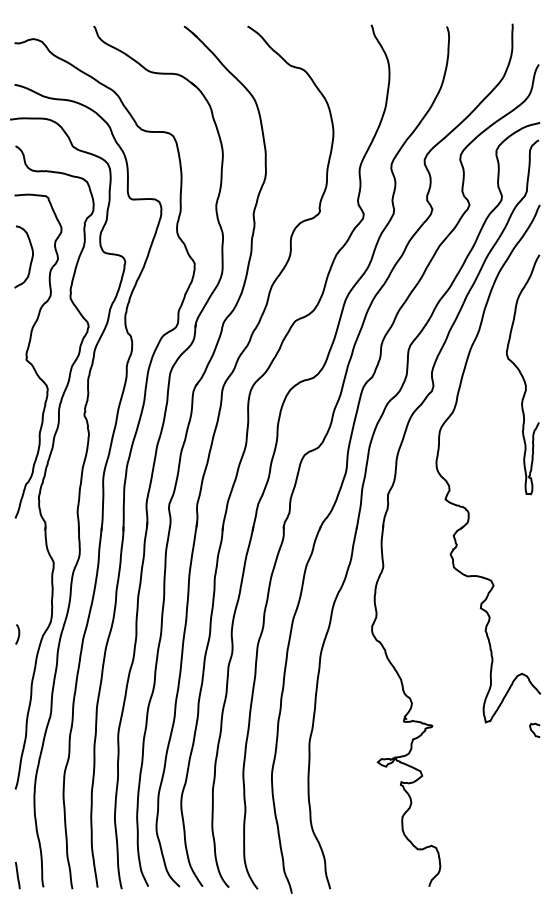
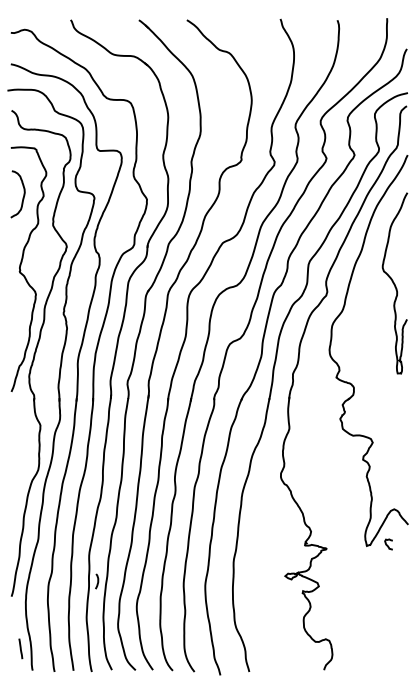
curve: (18, 634) -> (97, 581), moved
curve: (532, 730) -> (387, 544), moved
line: (17, 875) -> (20, 648), moved

